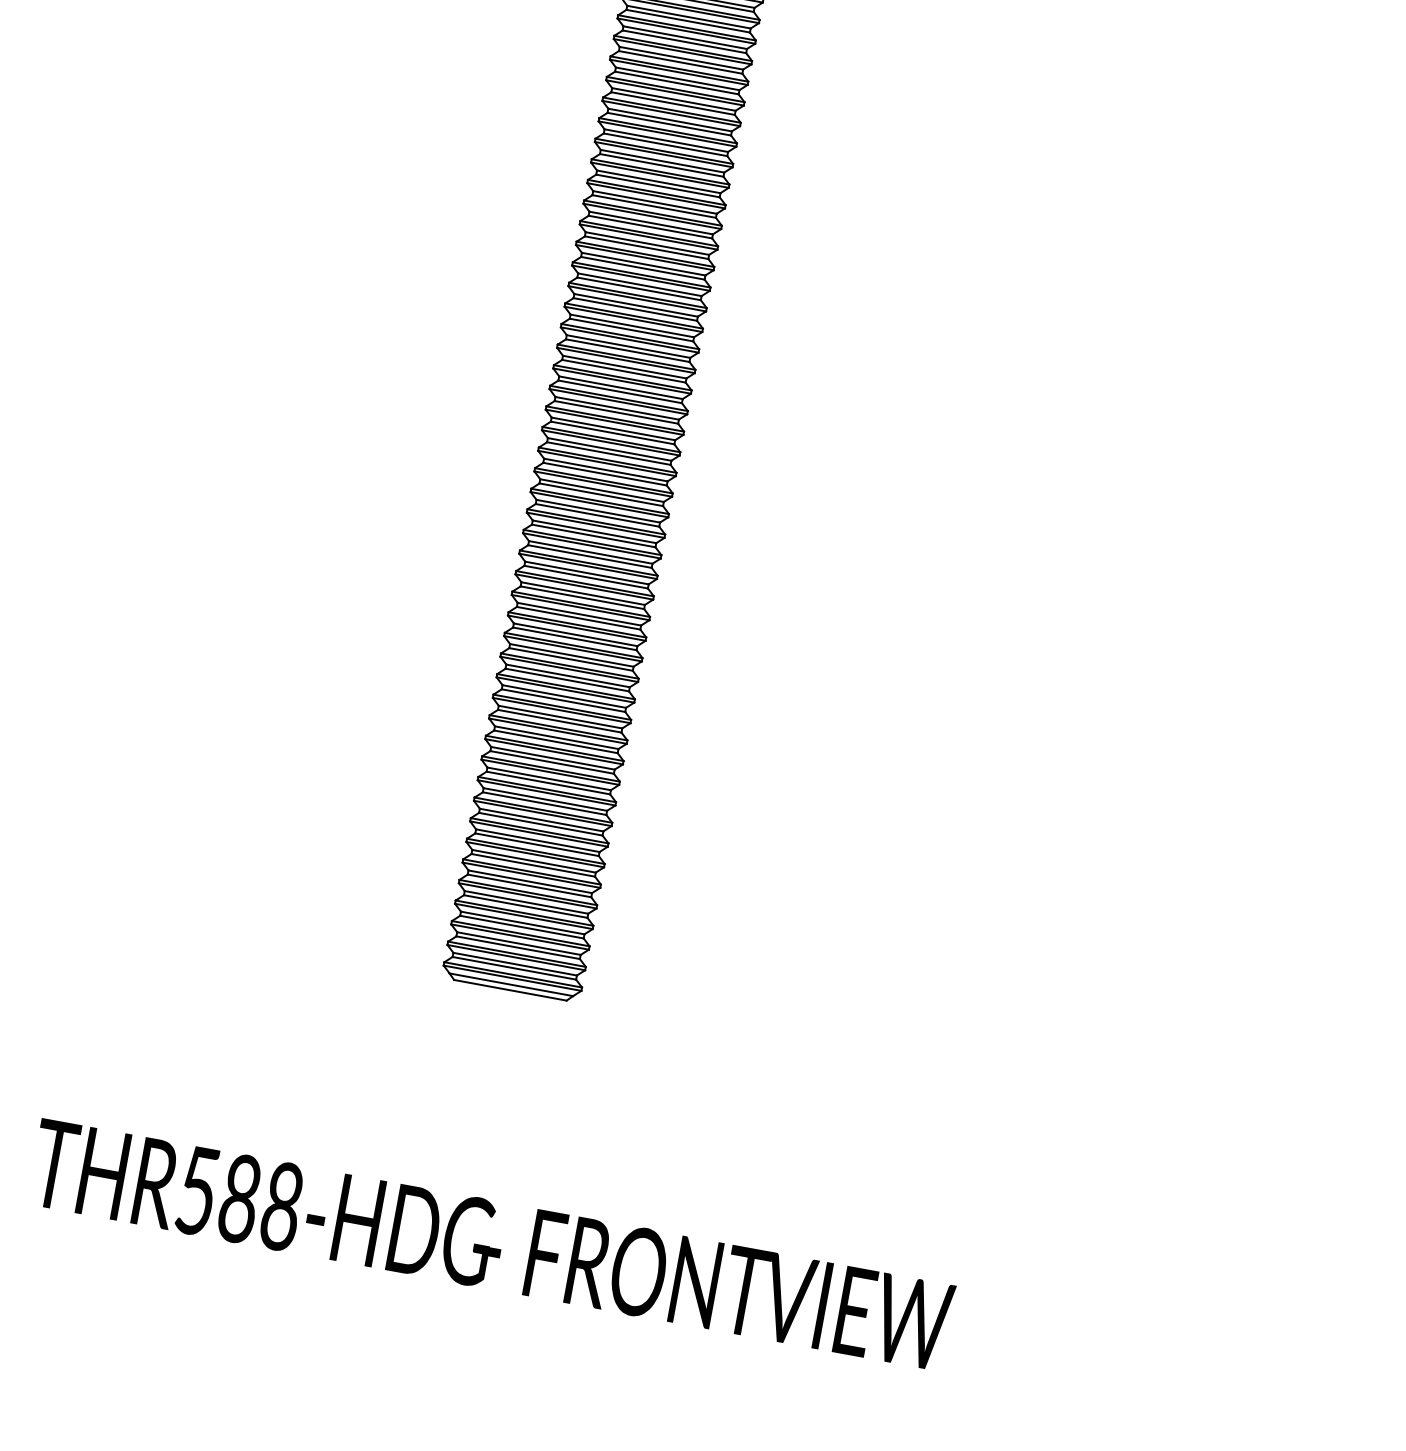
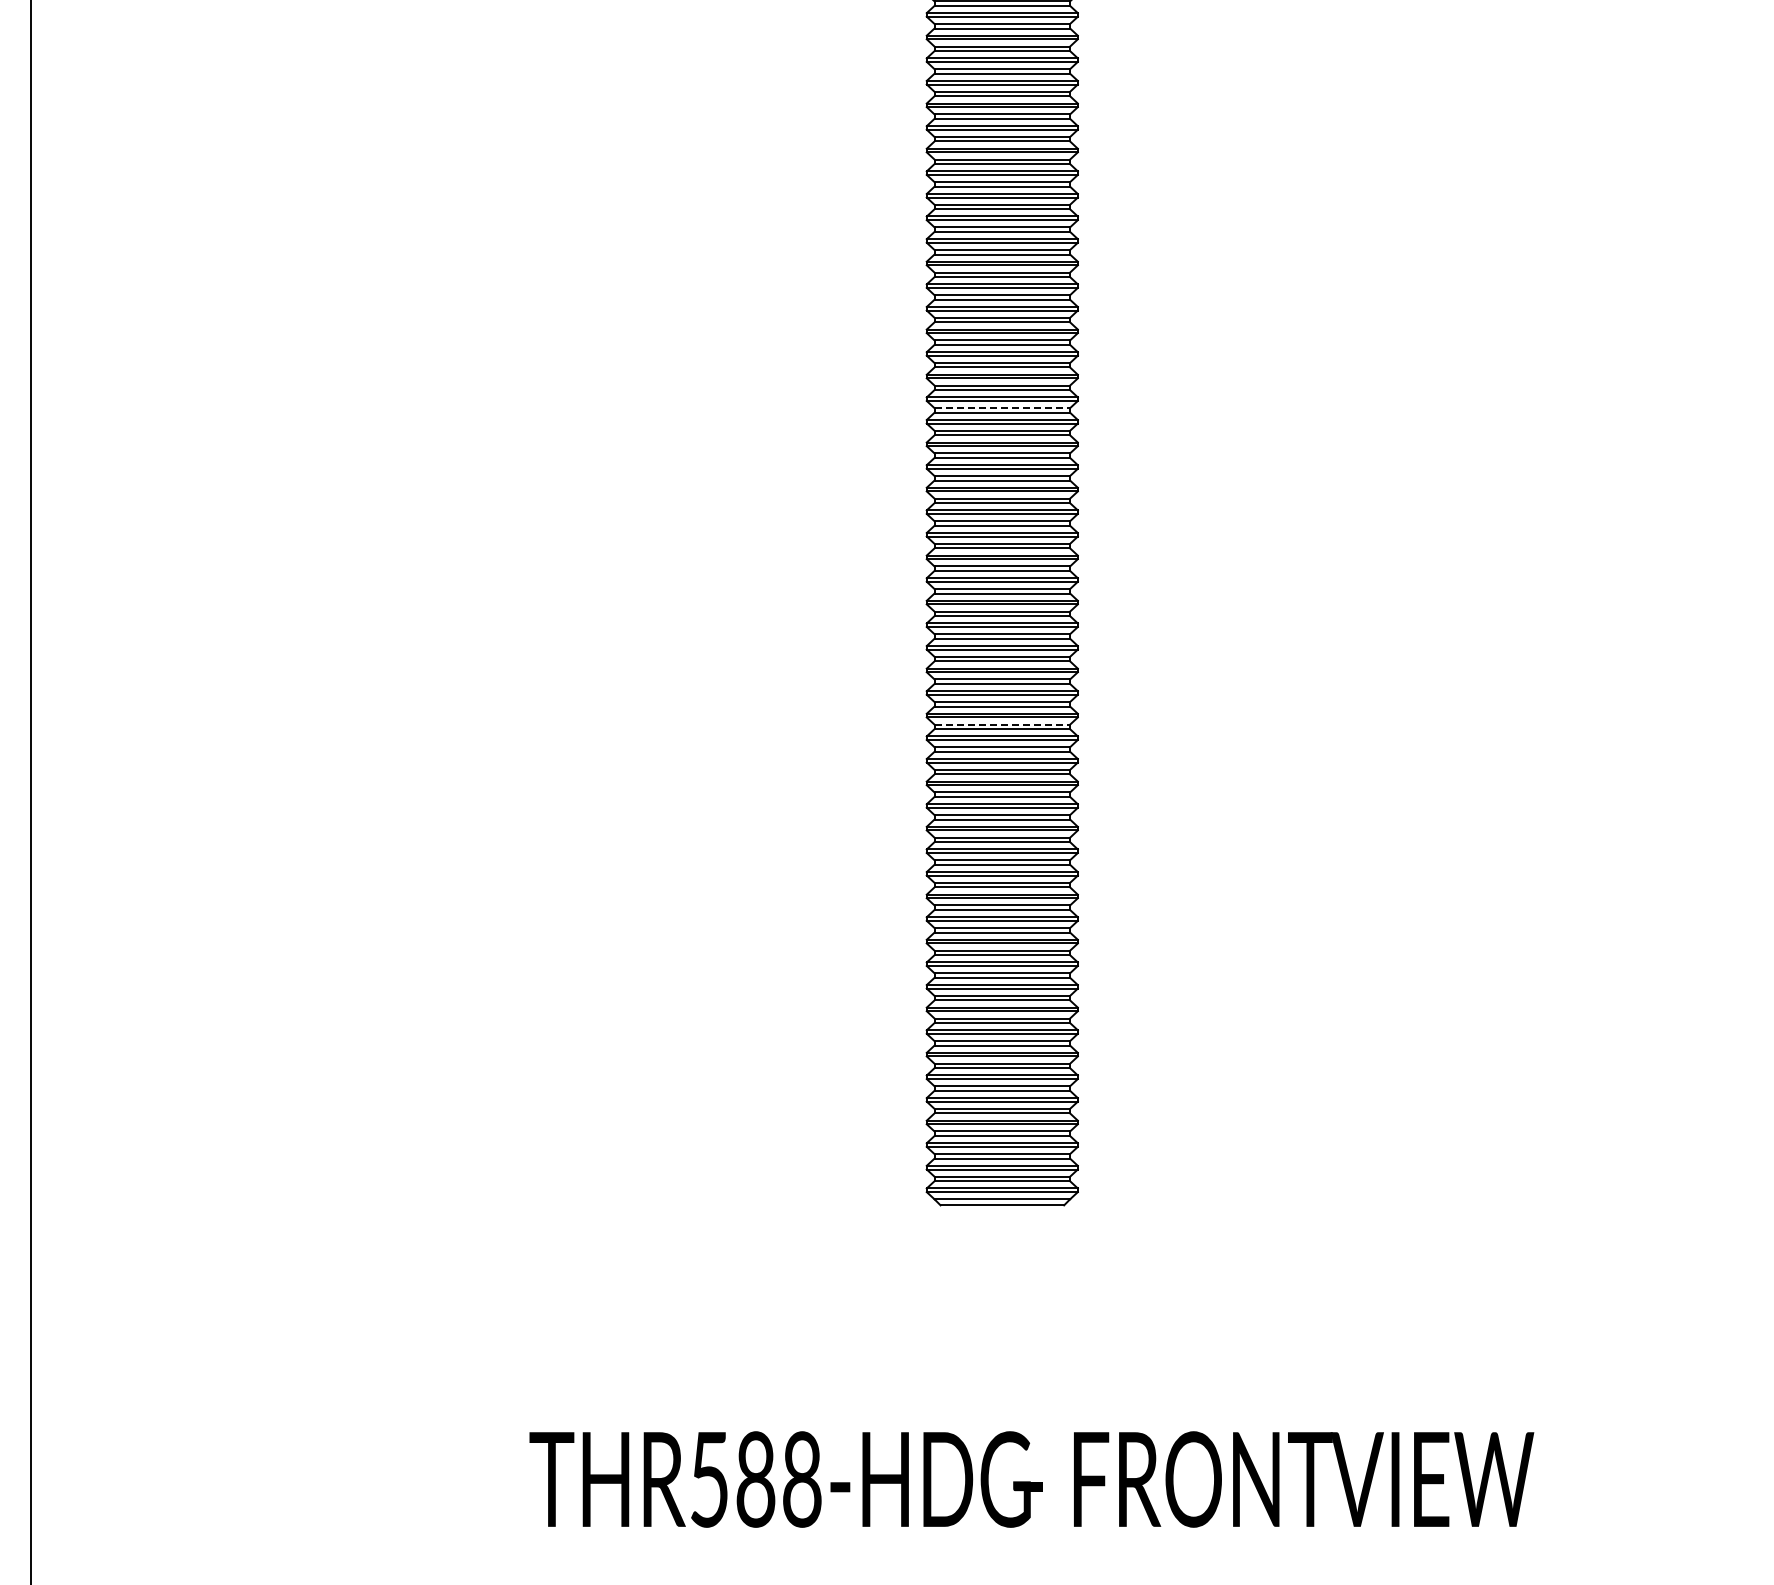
line: (643, 264) -> (1002, 408), solid -> dashed
line: (590, 552) -> (1002, 724), solid -> dashed

